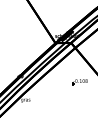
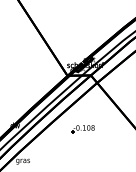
part: (79, 82) -> (82, 130), moved

